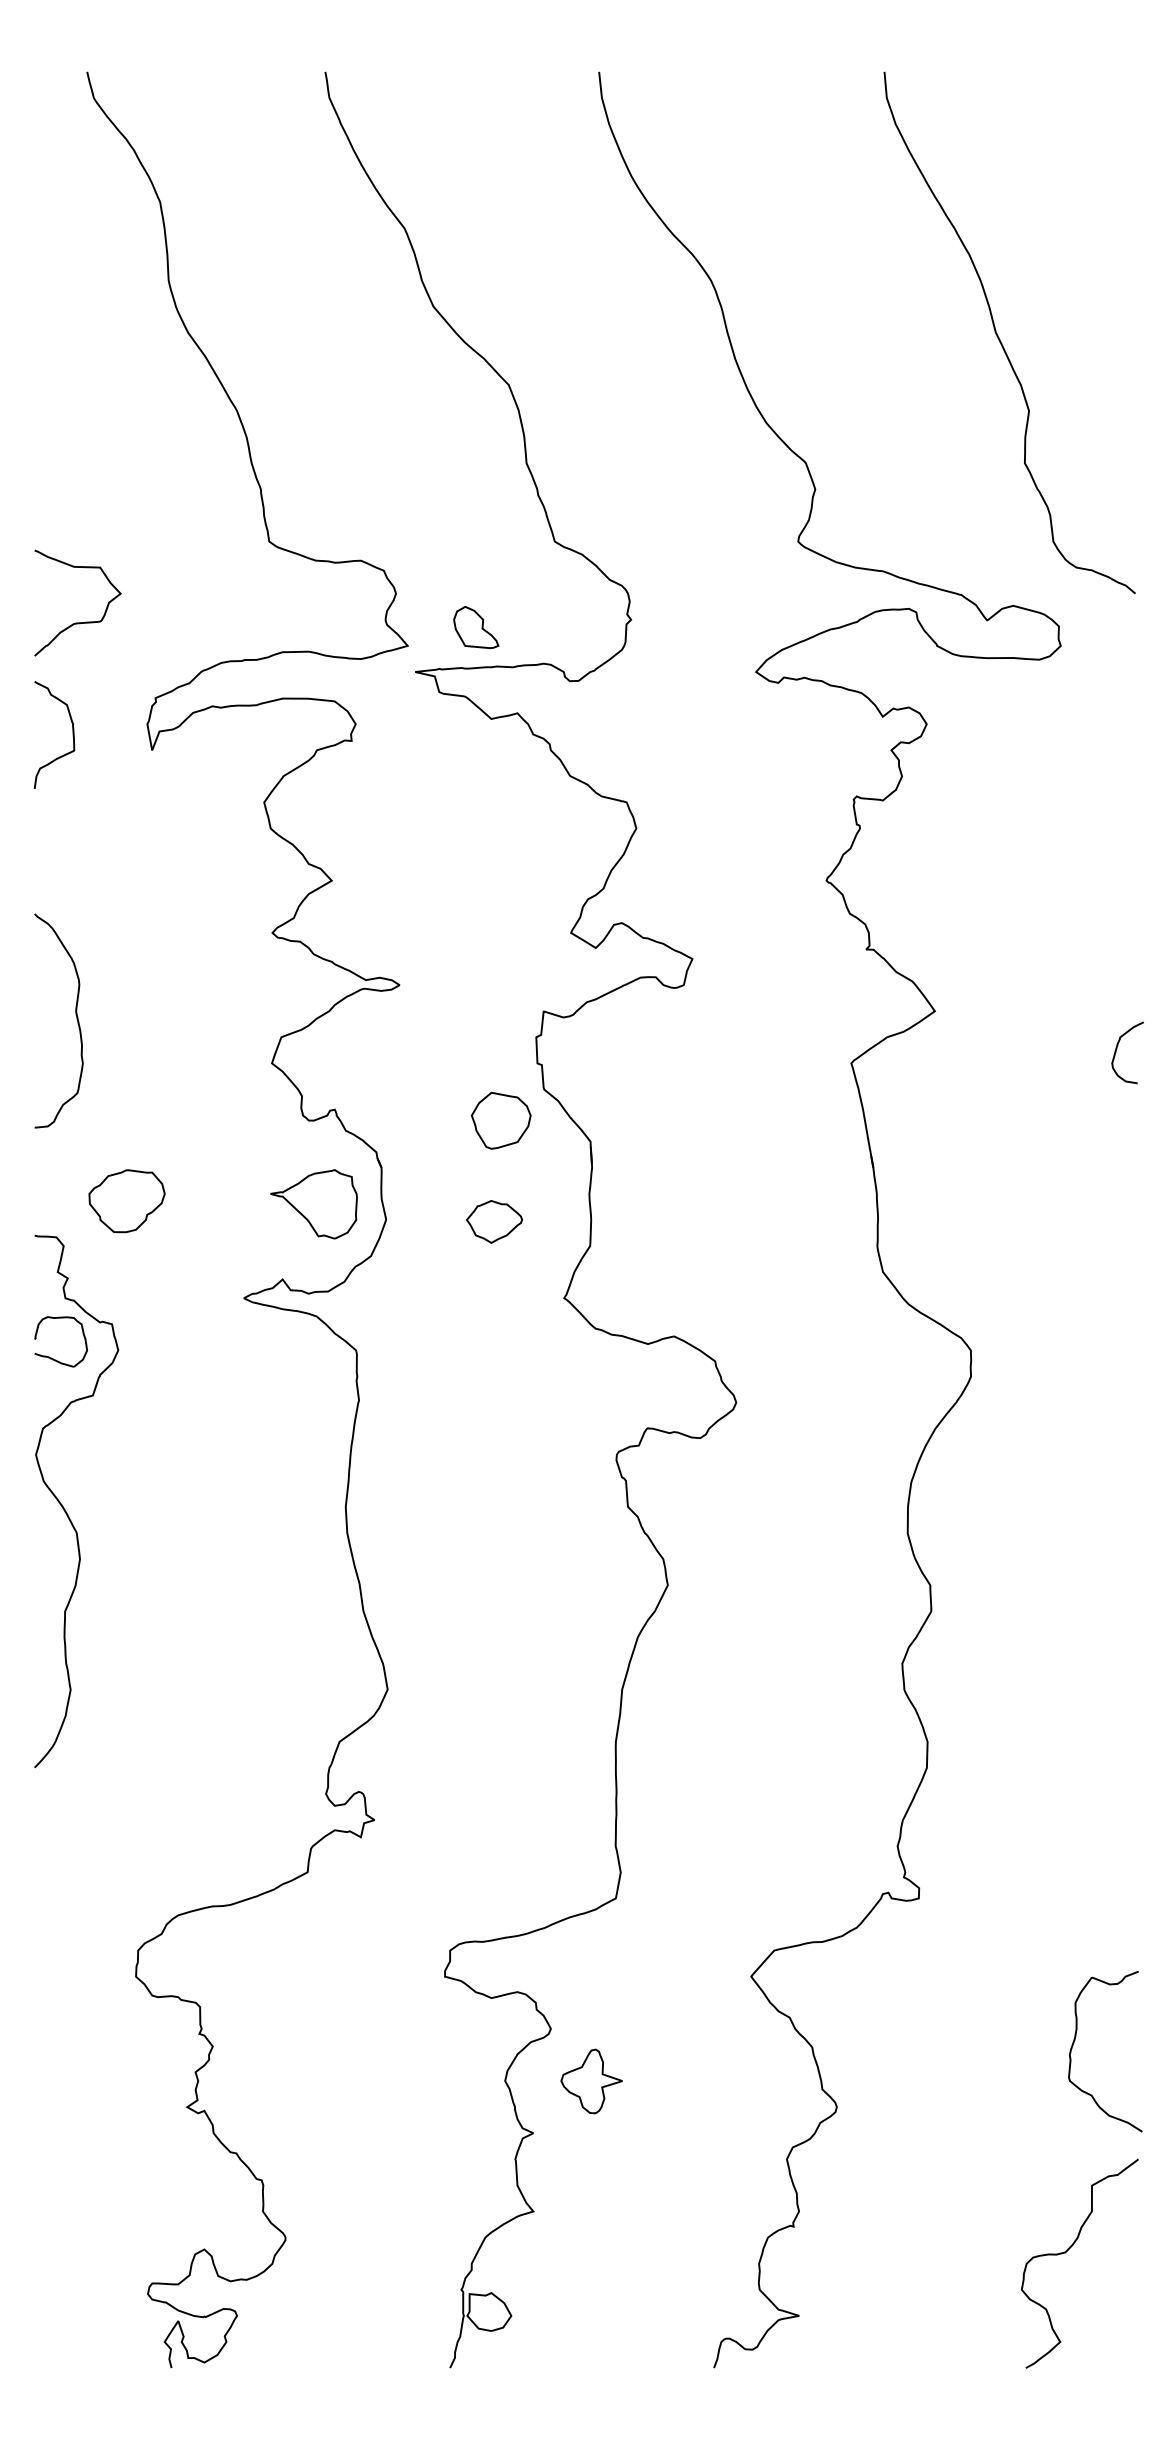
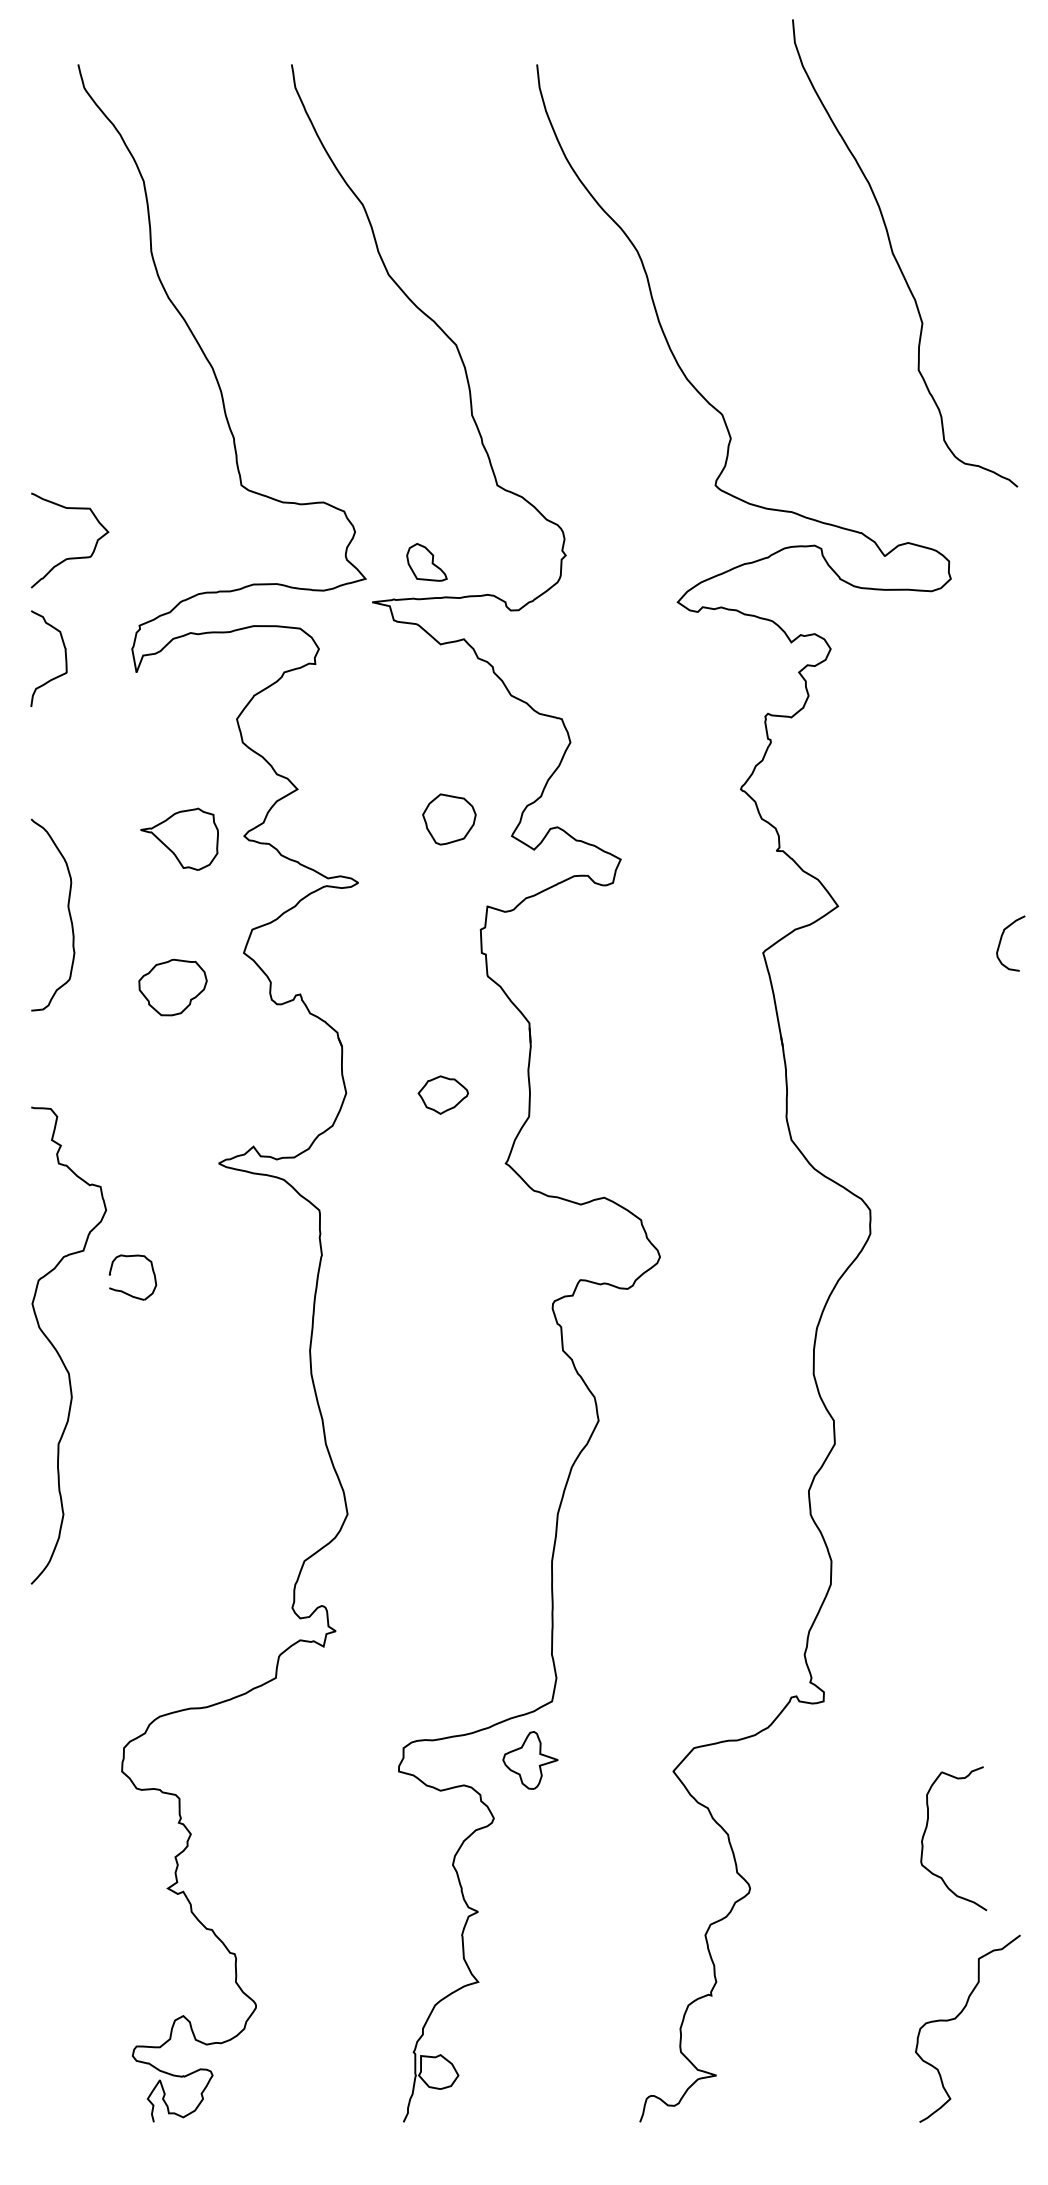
curve: (1000, 338) -> (896, 258), moved
part: (501, 1120) -> (449, 819), moved
part: (126, 1201) -> (172, 987), moved
part: (313, 1203) -> (179, 838), moved
part: (51, 1357) -> (124, 1291), moved
curve: (1074, 2042) -> (926, 1830), moved
part: (591, 2081) -> (530, 1760), moved

